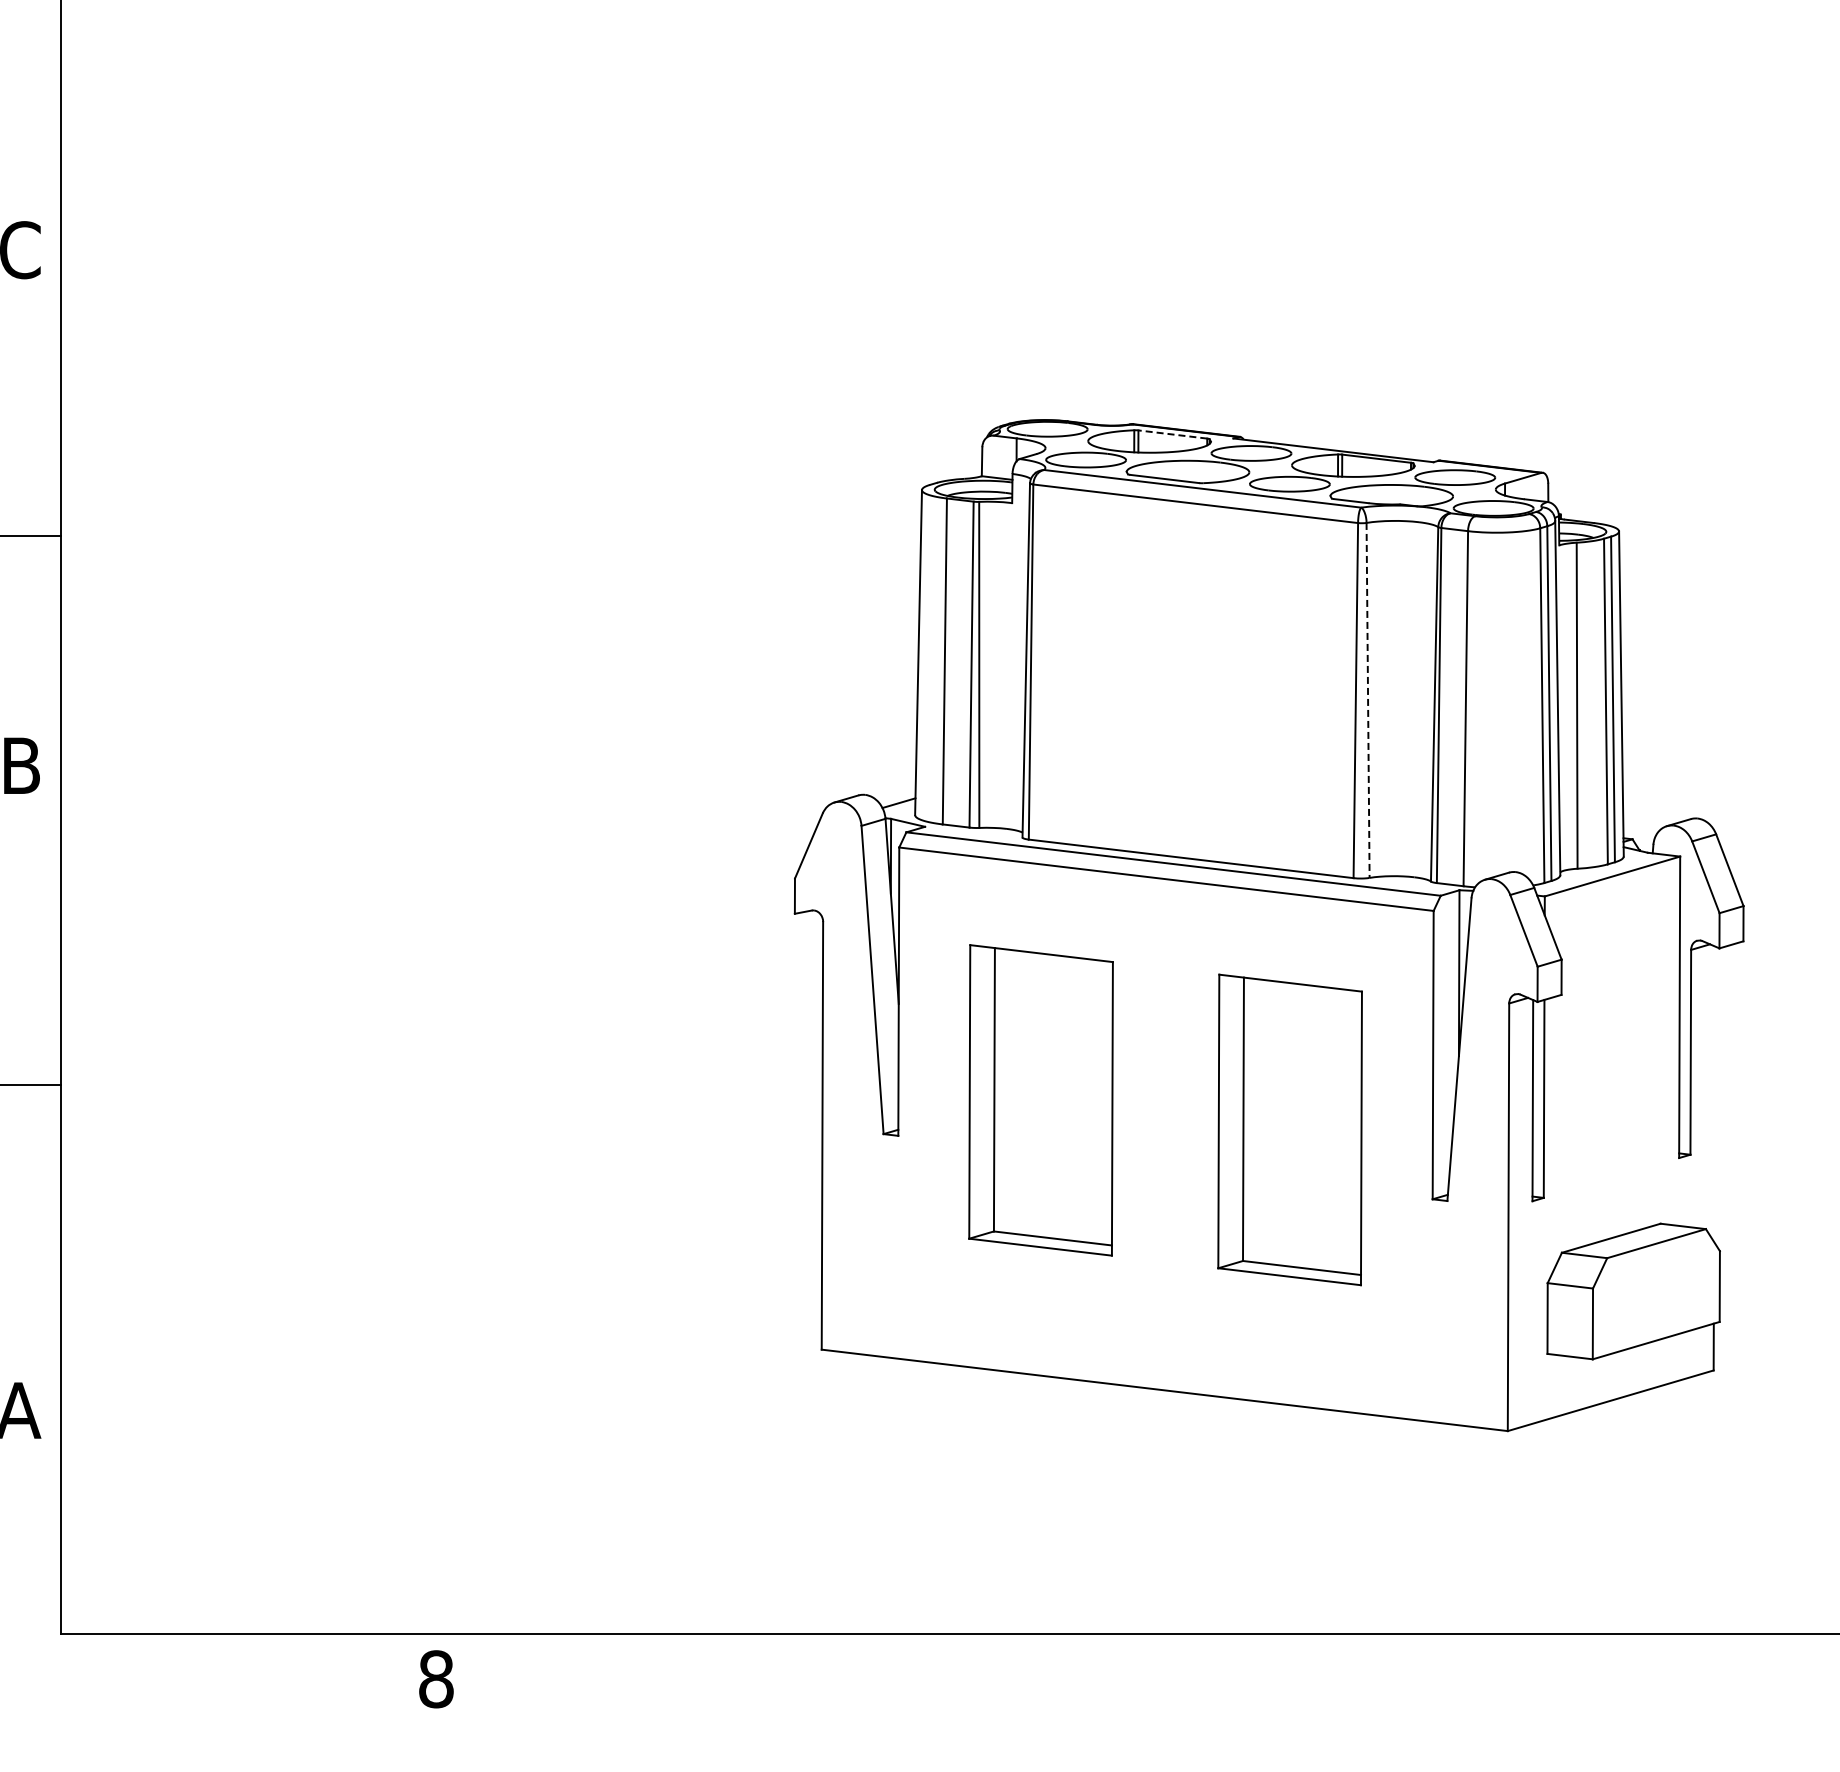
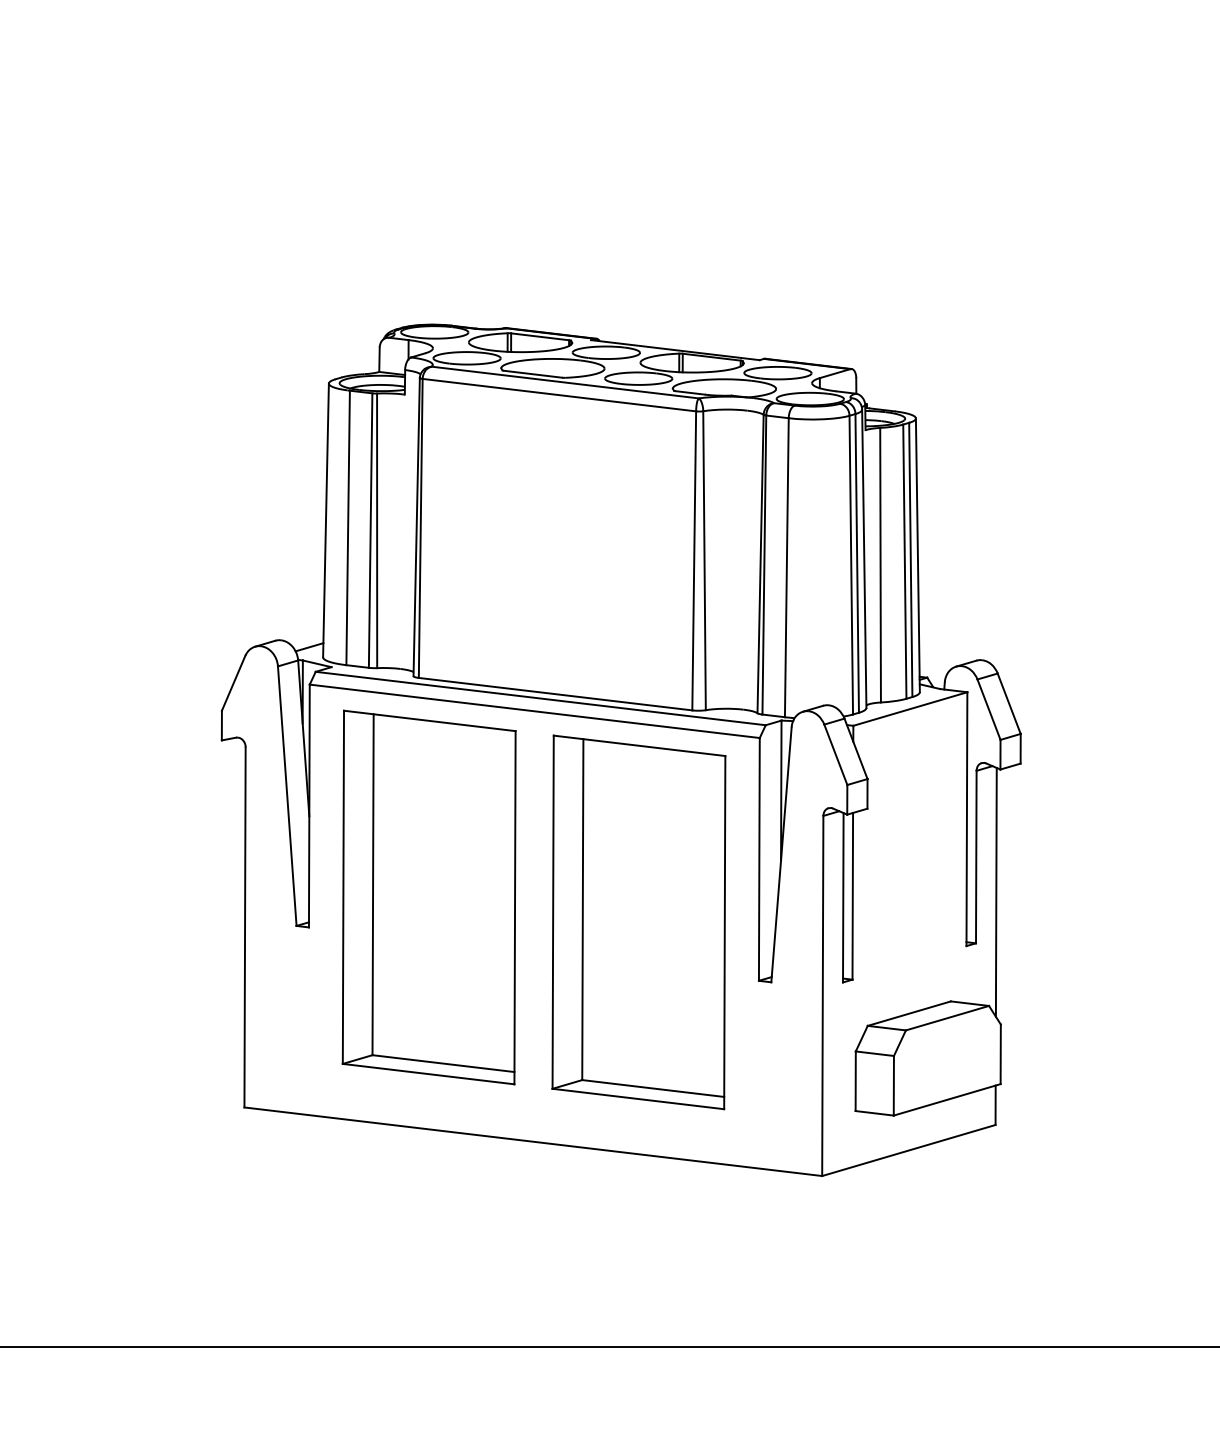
line: (1172, 434) -> (539, 336), dashed -> solid
line: (1368, 700) -> (704, 560), dashed -> solid
line: (1714, 1093) -> (996, 891), added
part: (1040, 1100) -> (428, 897), size x1.43
part: (1289, 1129) -> (638, 922), size x1.43

